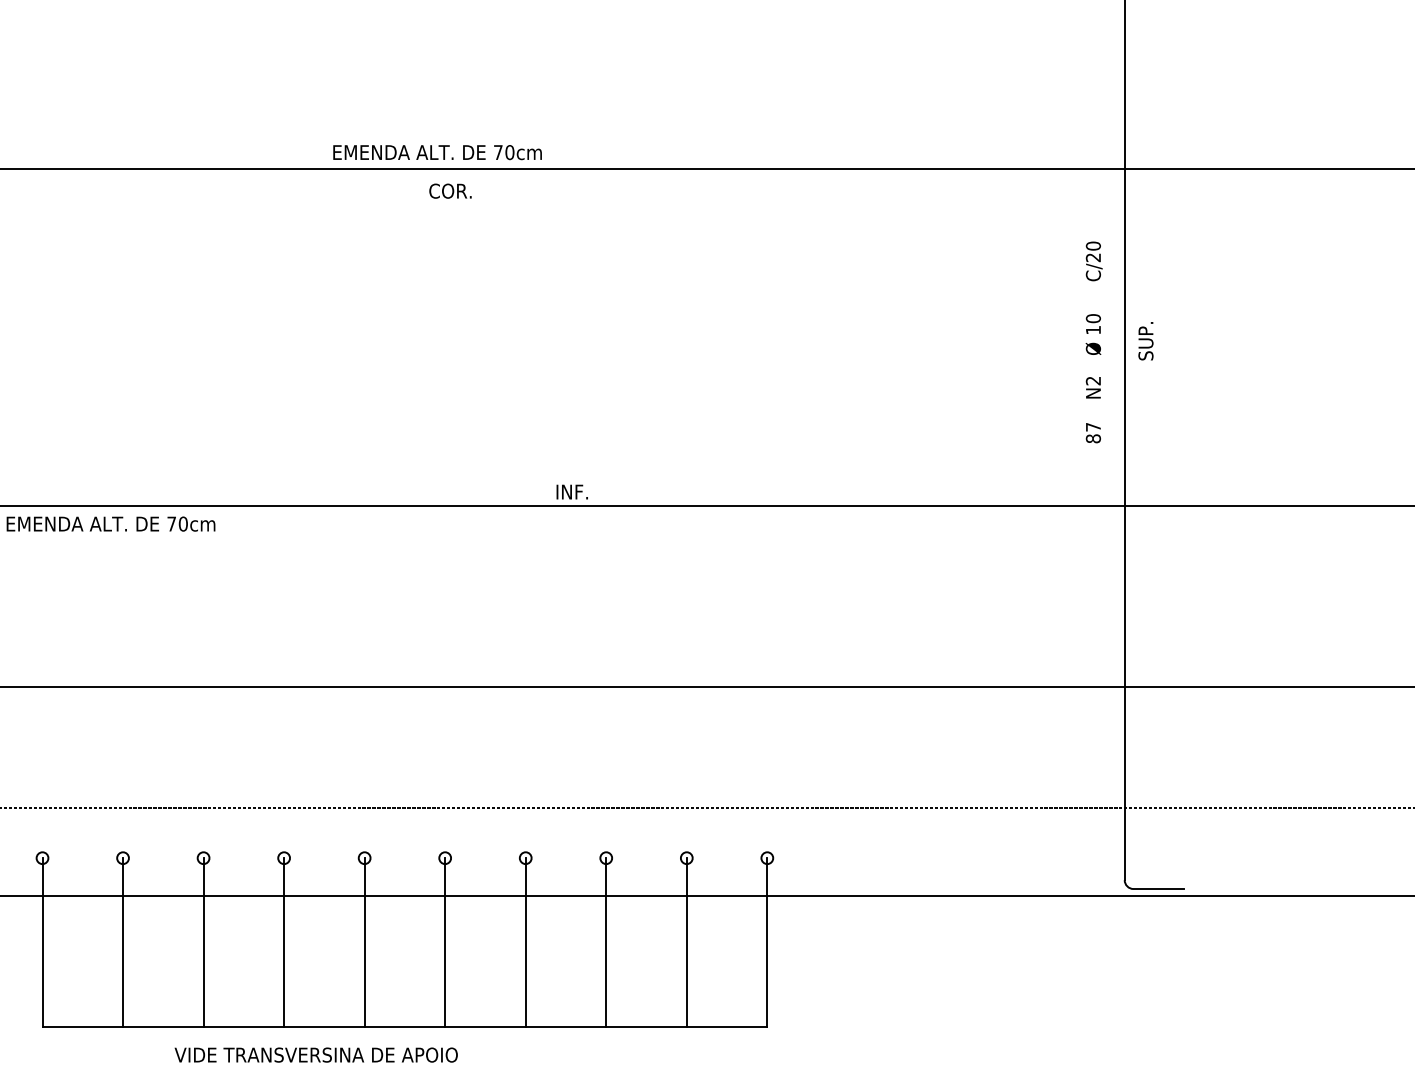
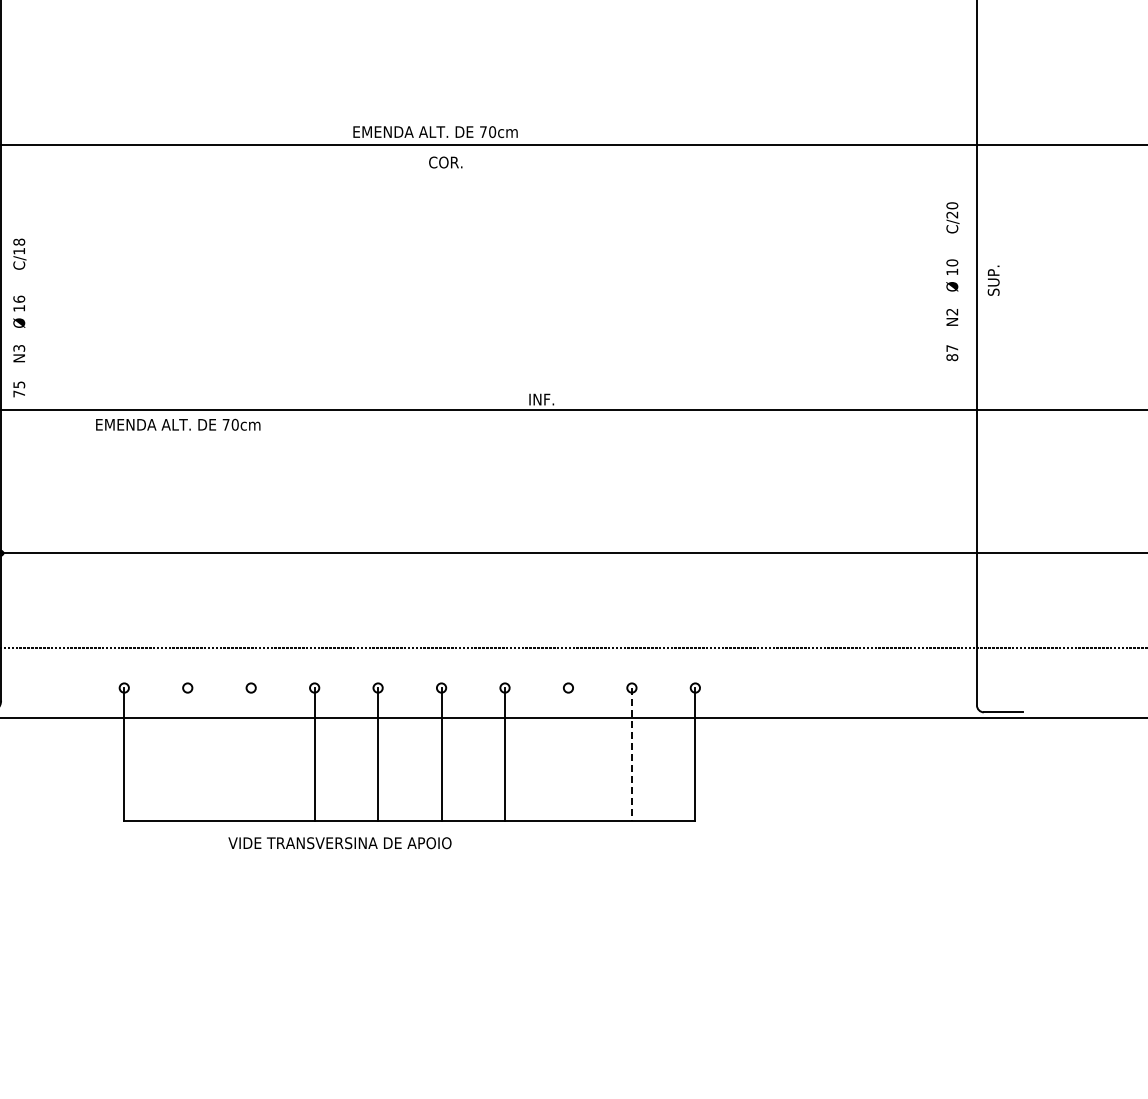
line: (122, 942) -> (187, 754), removed
line: (203, 942) -> (251, 754), removed
line: (606, 942) -> (568, 754), removed
line: (686, 942) -> (631, 754), solid -> dashed

